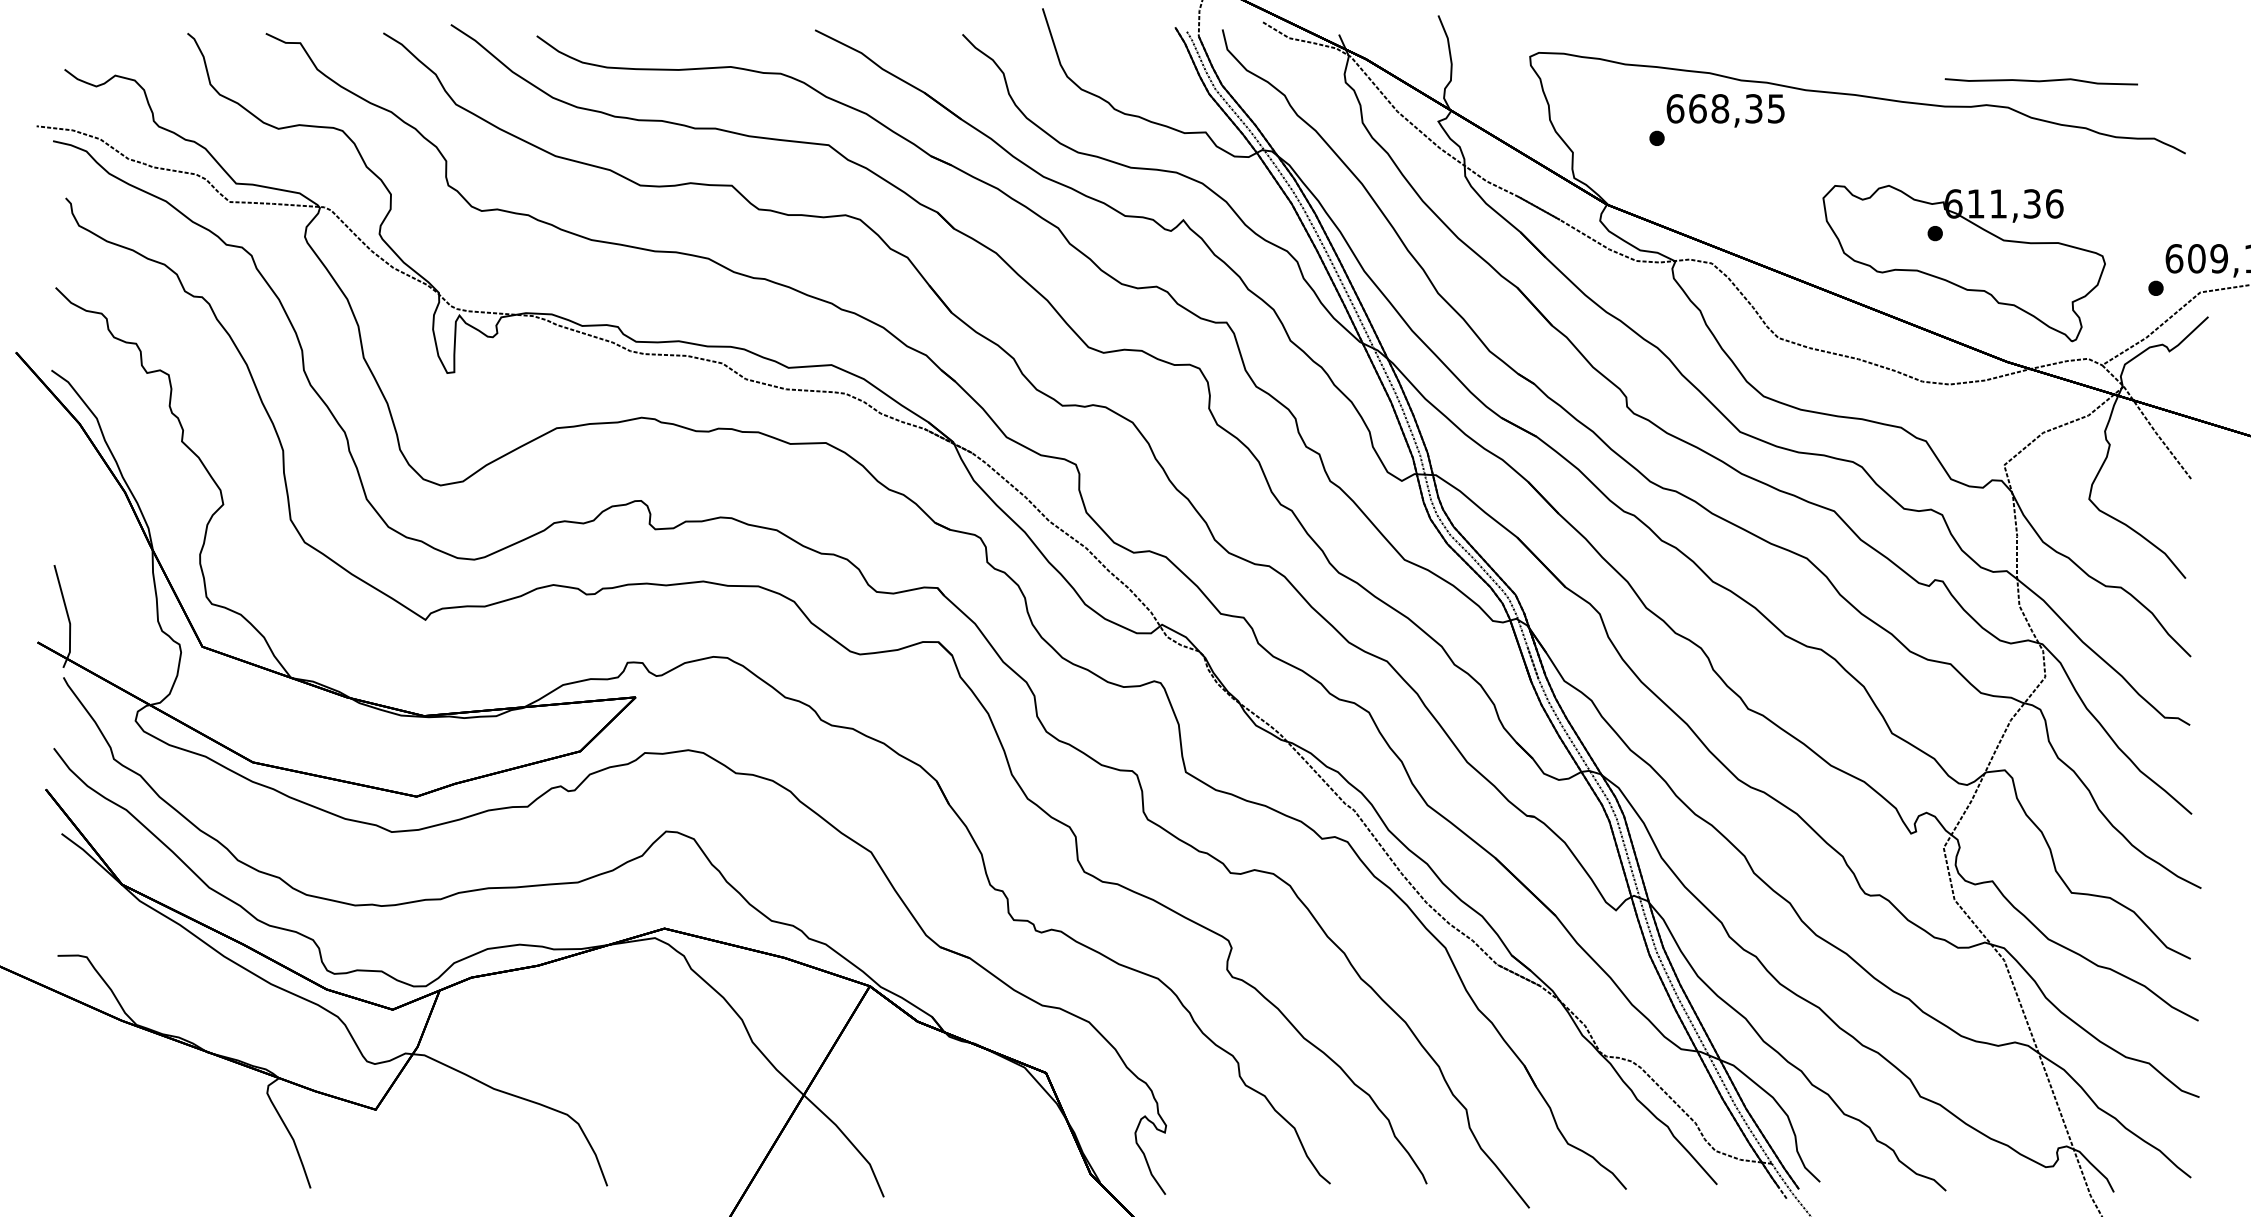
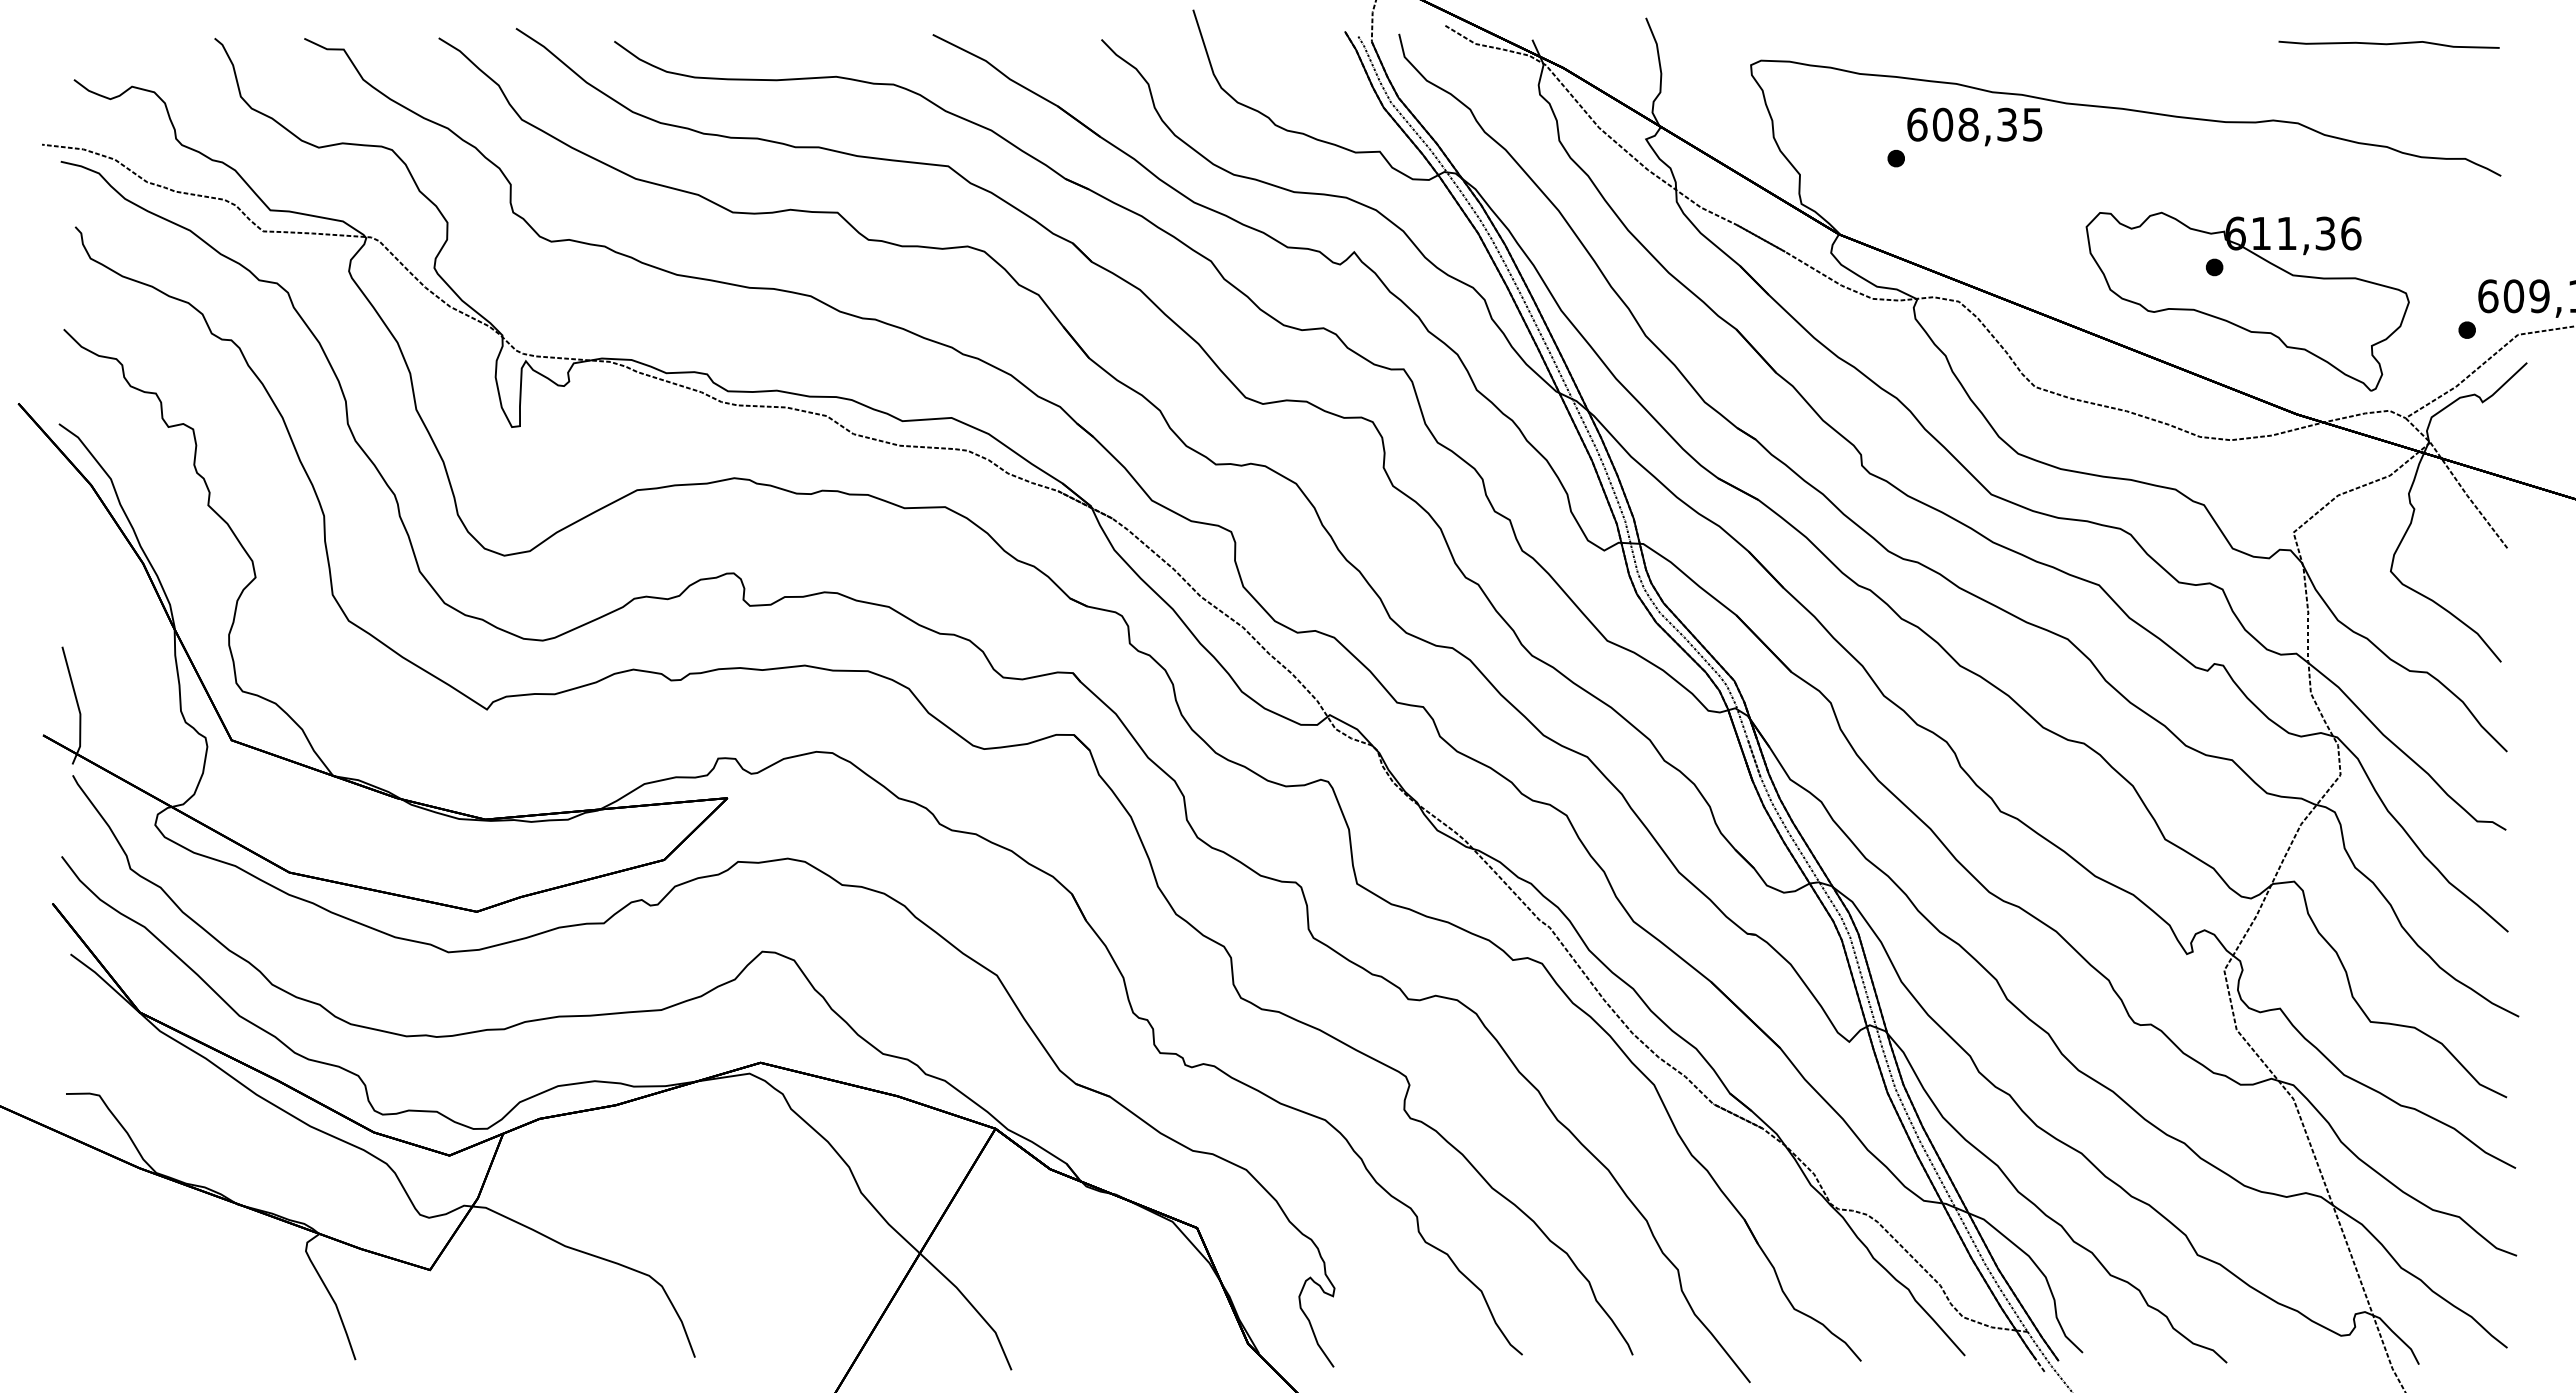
curve: (2040, 81) -> (2388, 44), moved
text: (1697, 108) -> (1942, 124), 668,35 -> 608,35

